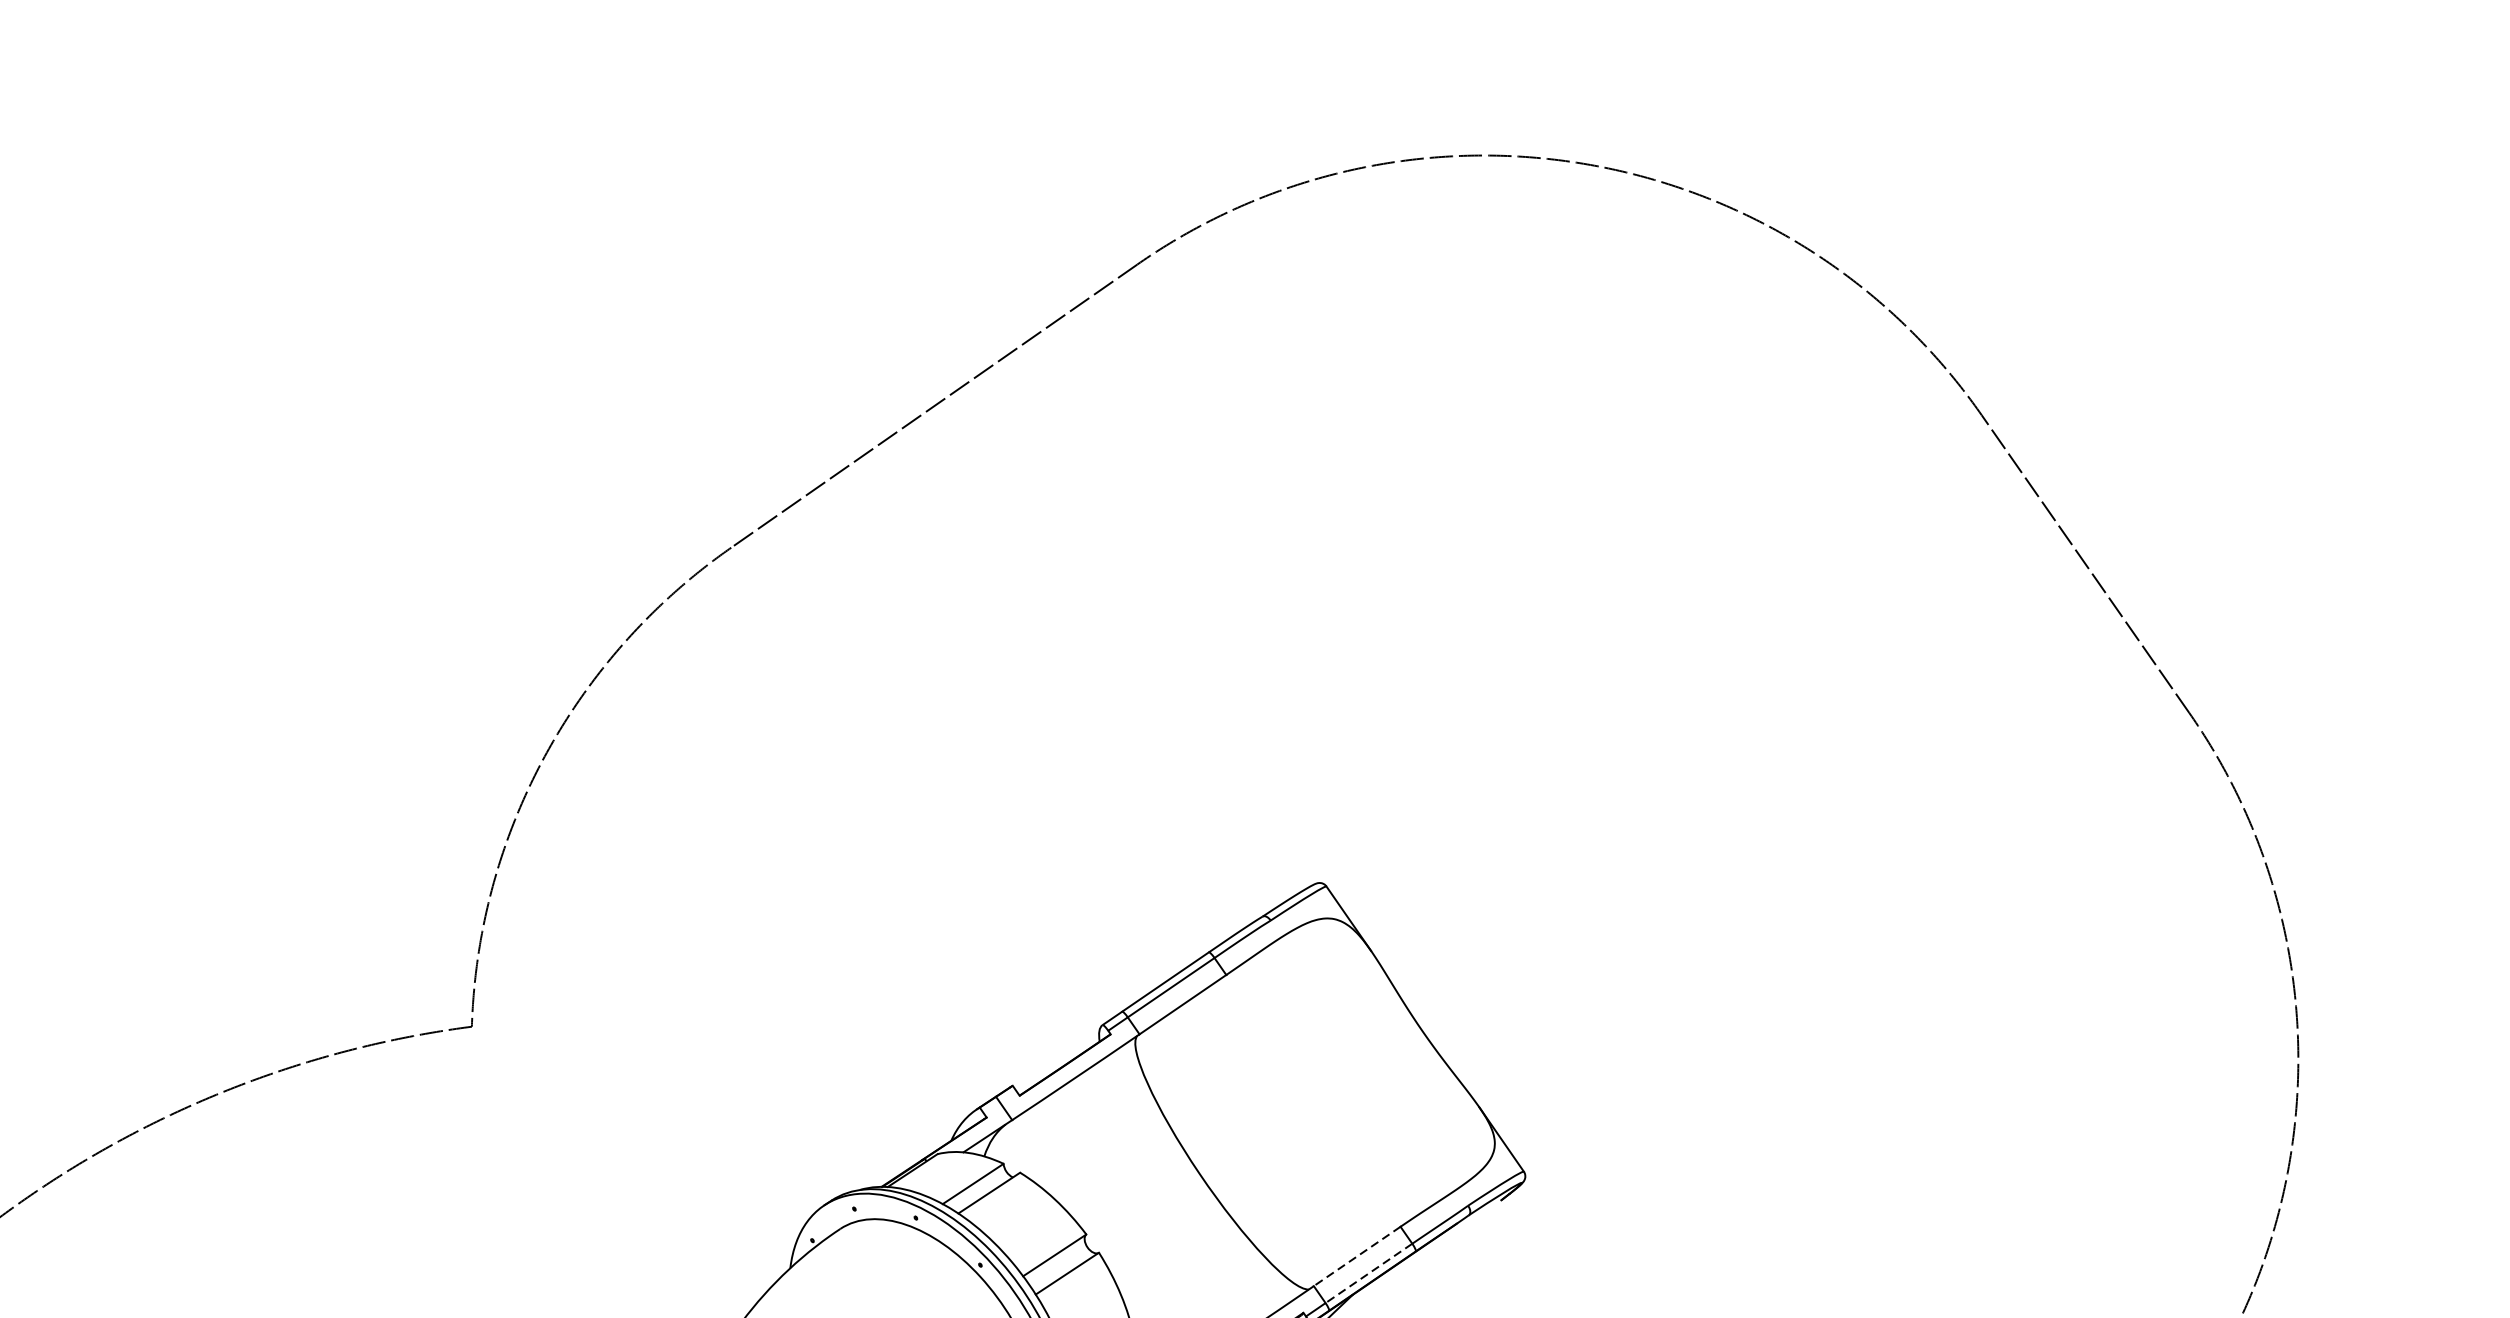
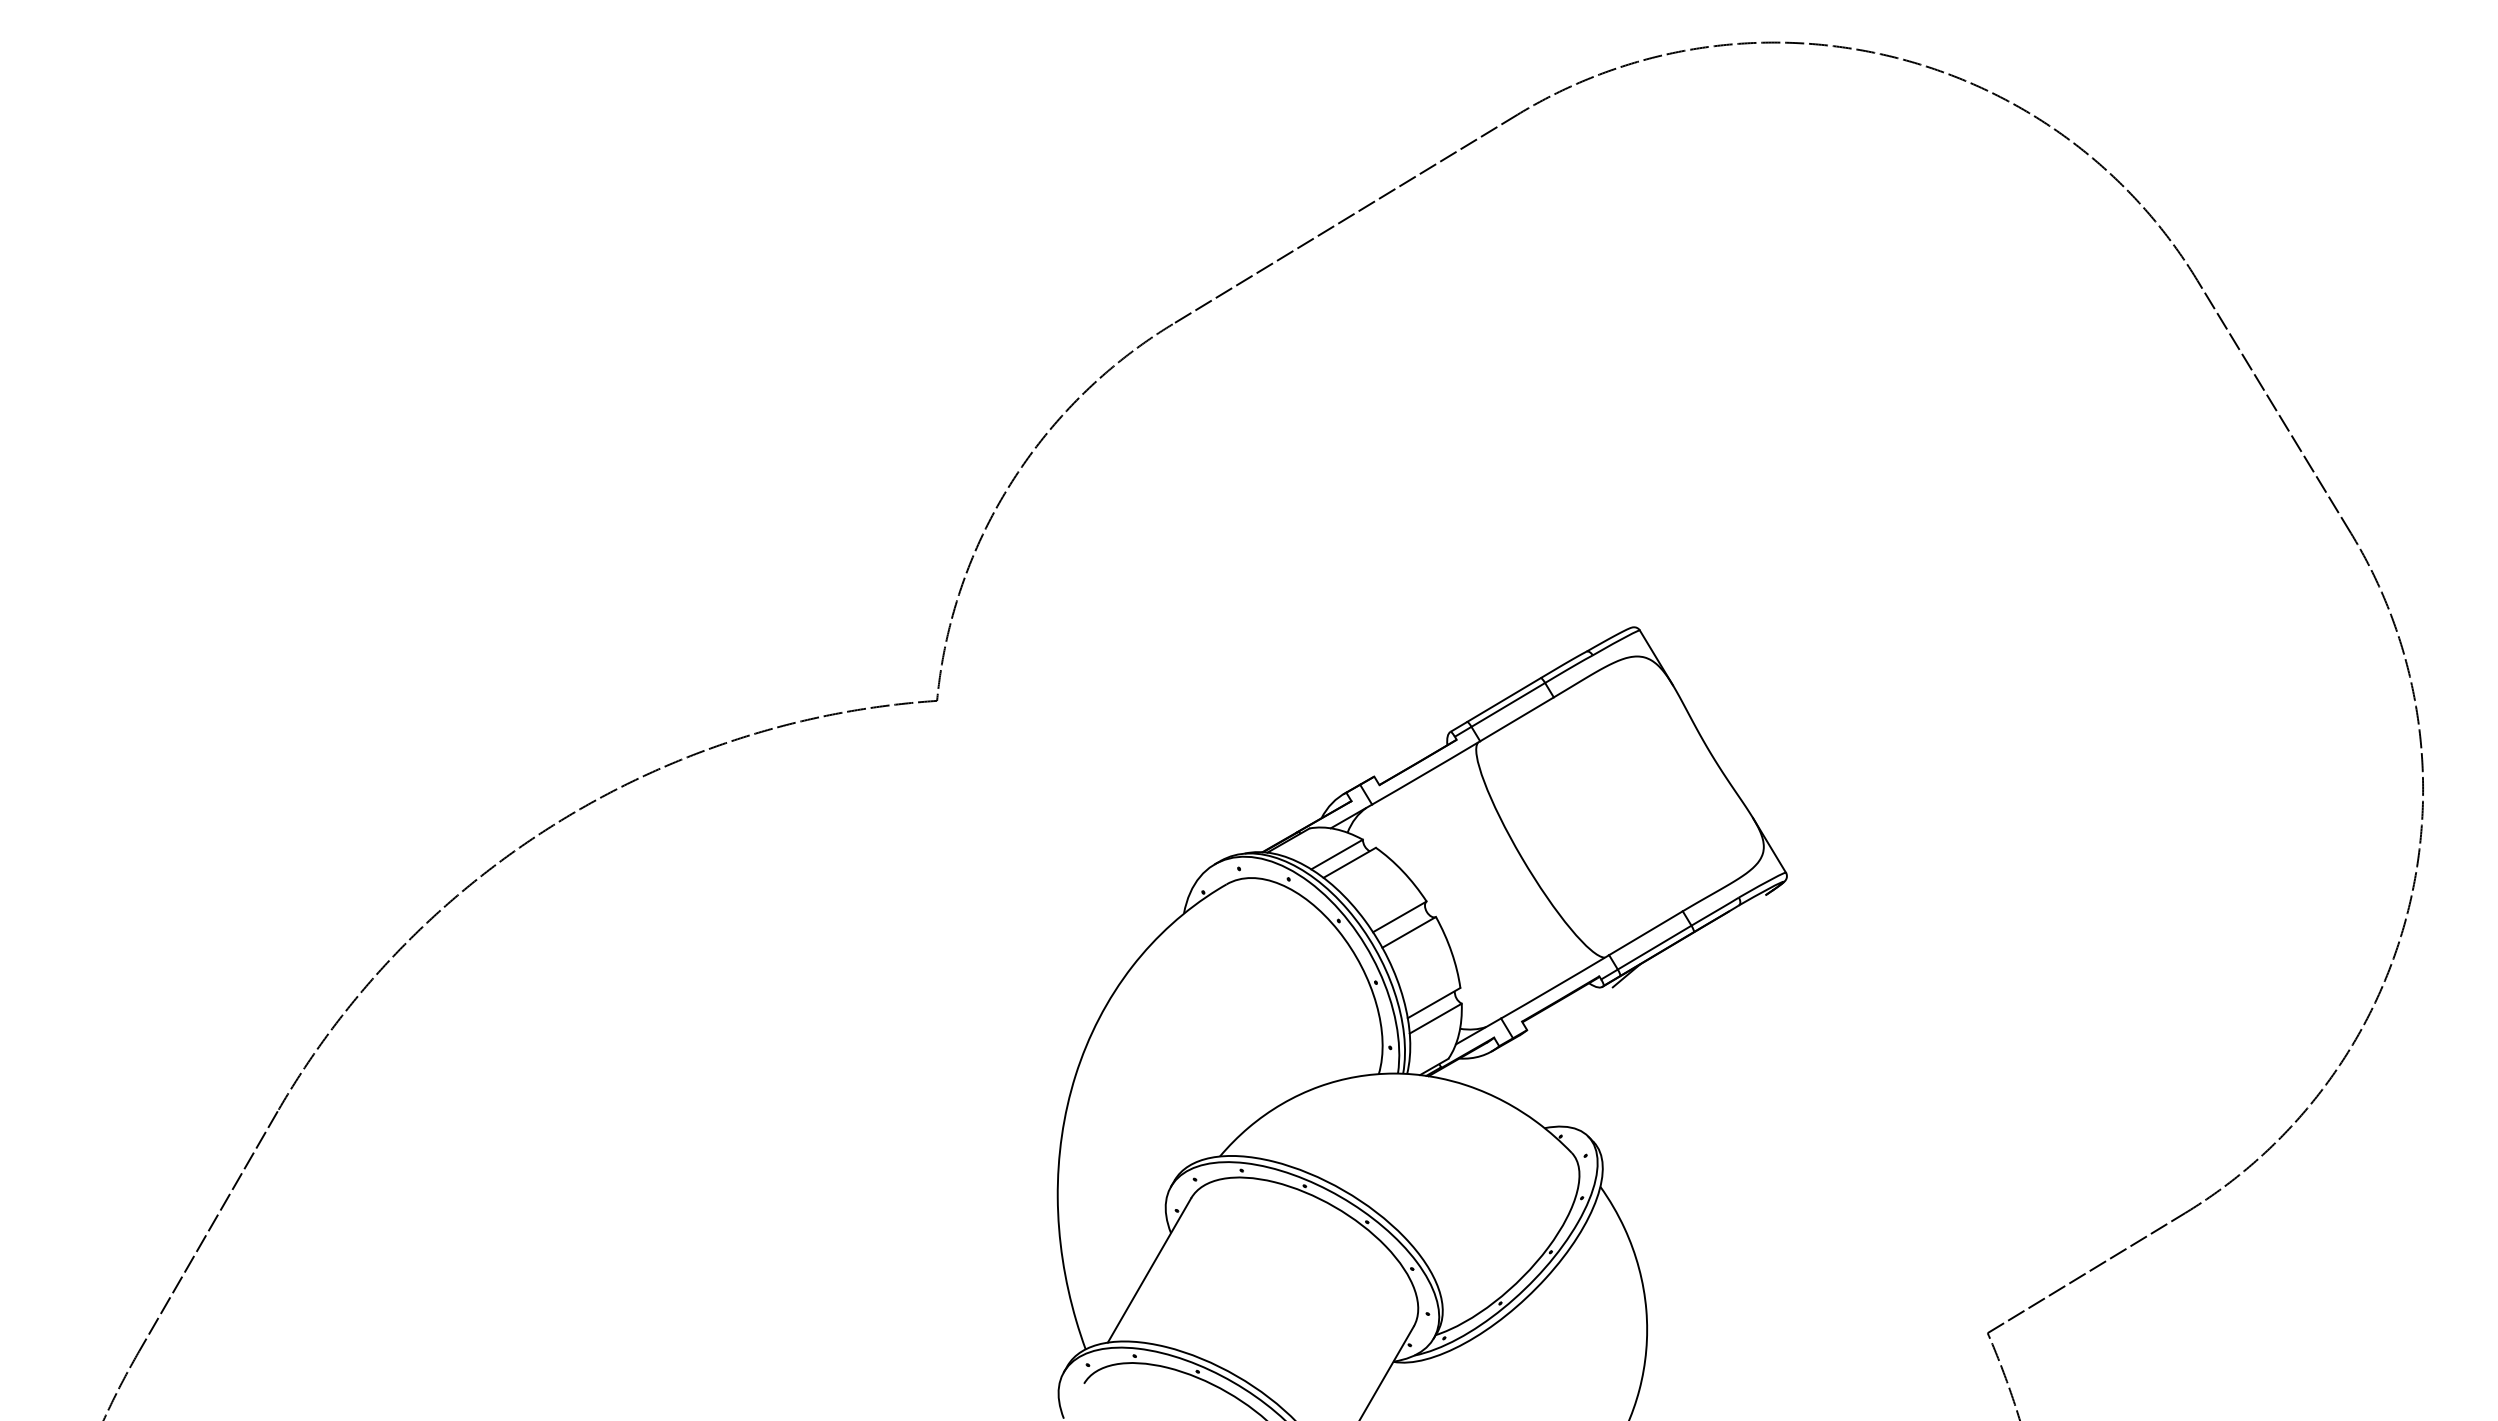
line: (1356, 1256) -> (1645, 933), dashed -> solid
line: (1368, 1273) -> (1654, 947), dashed -> solid

